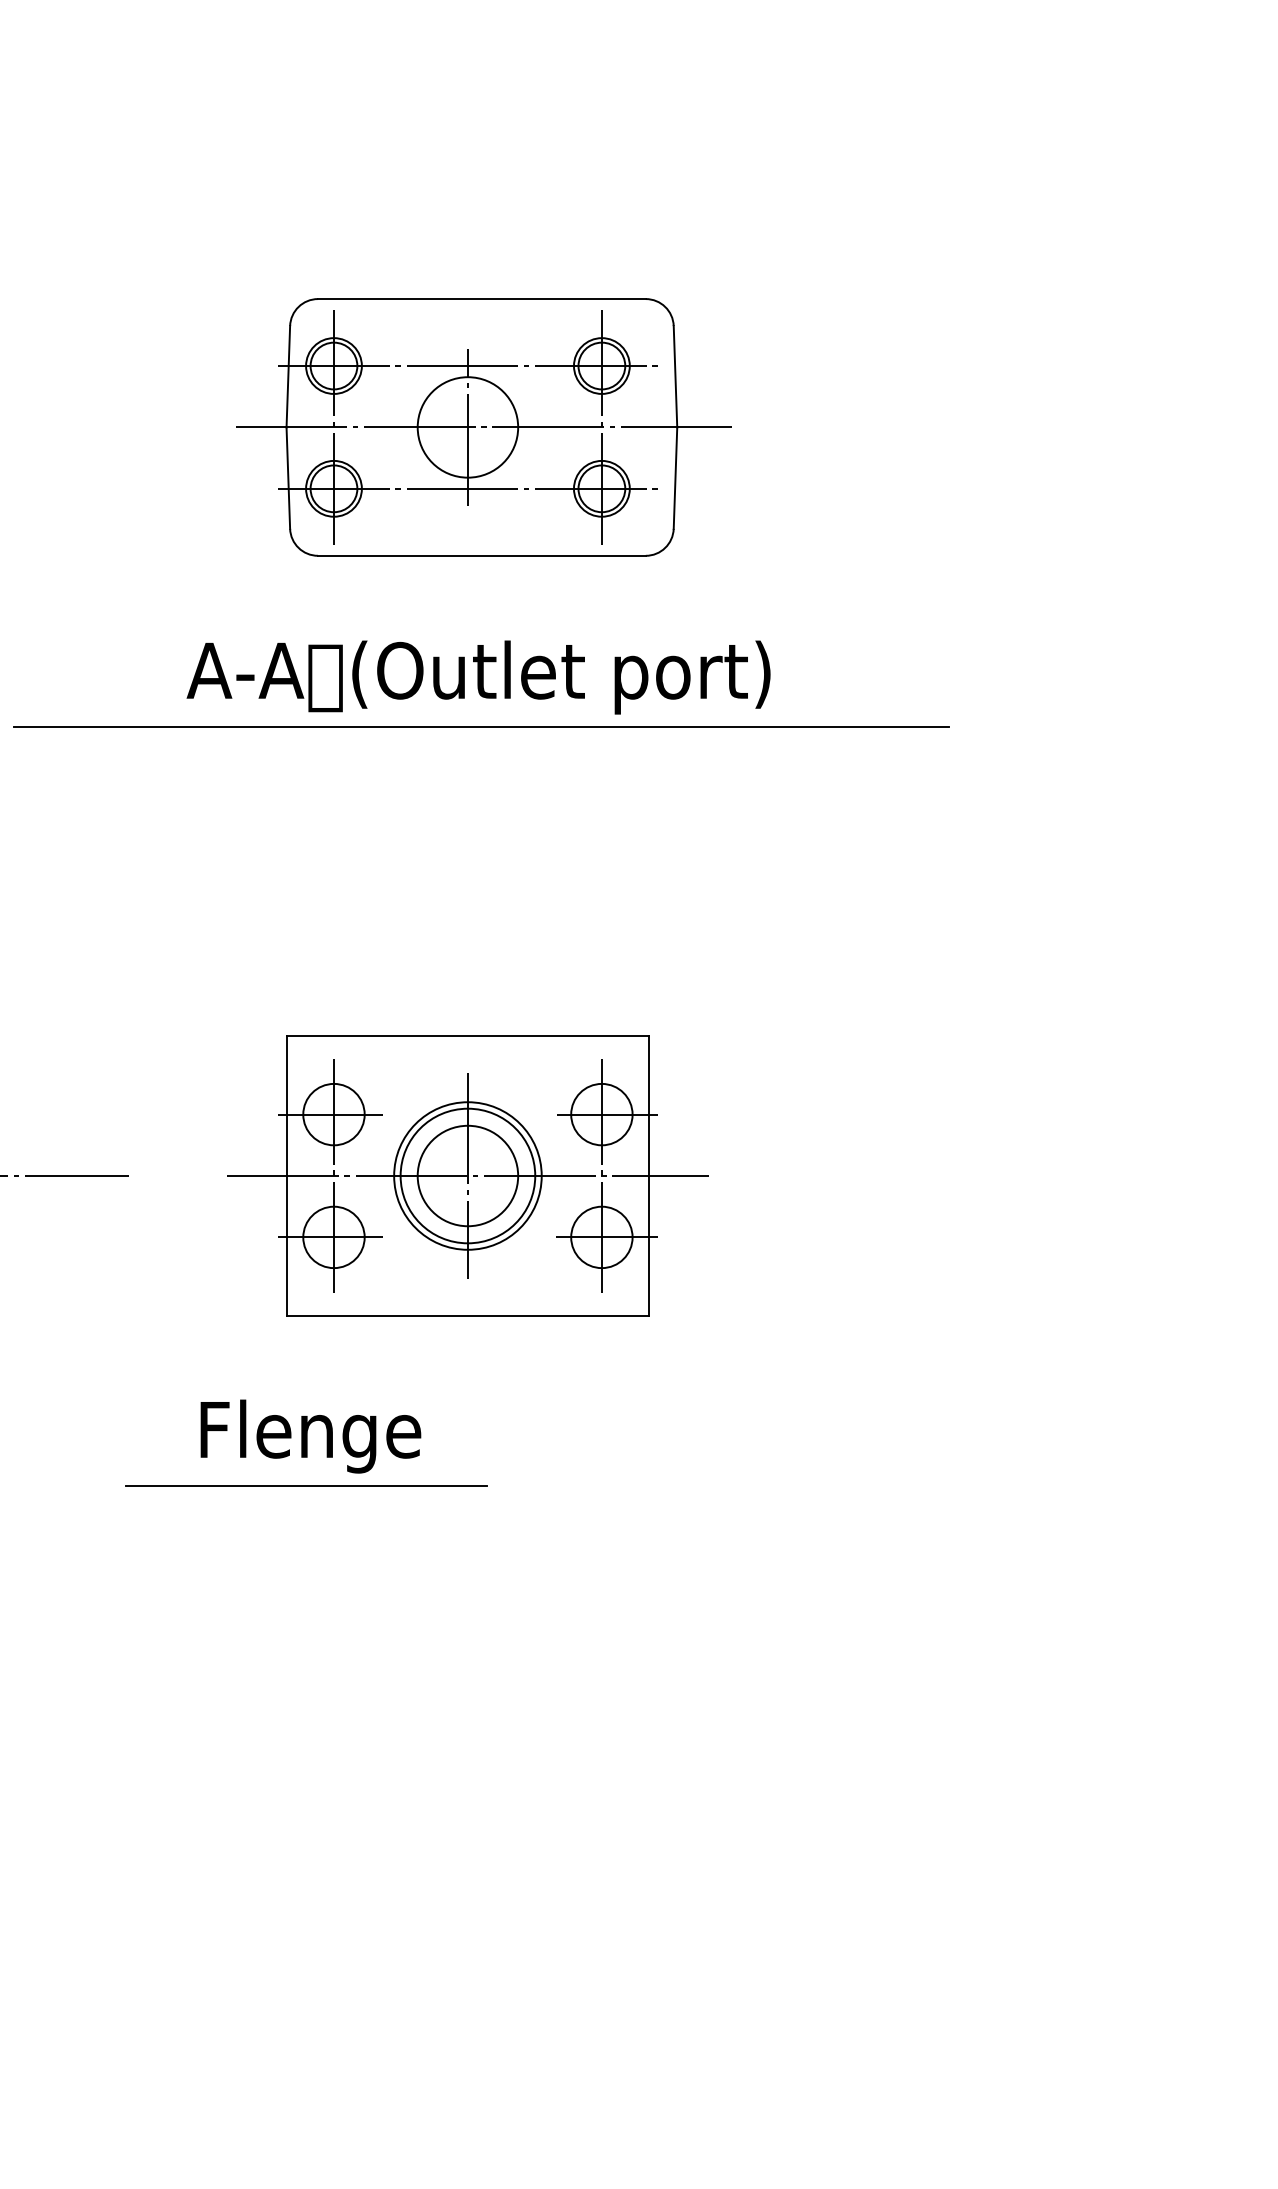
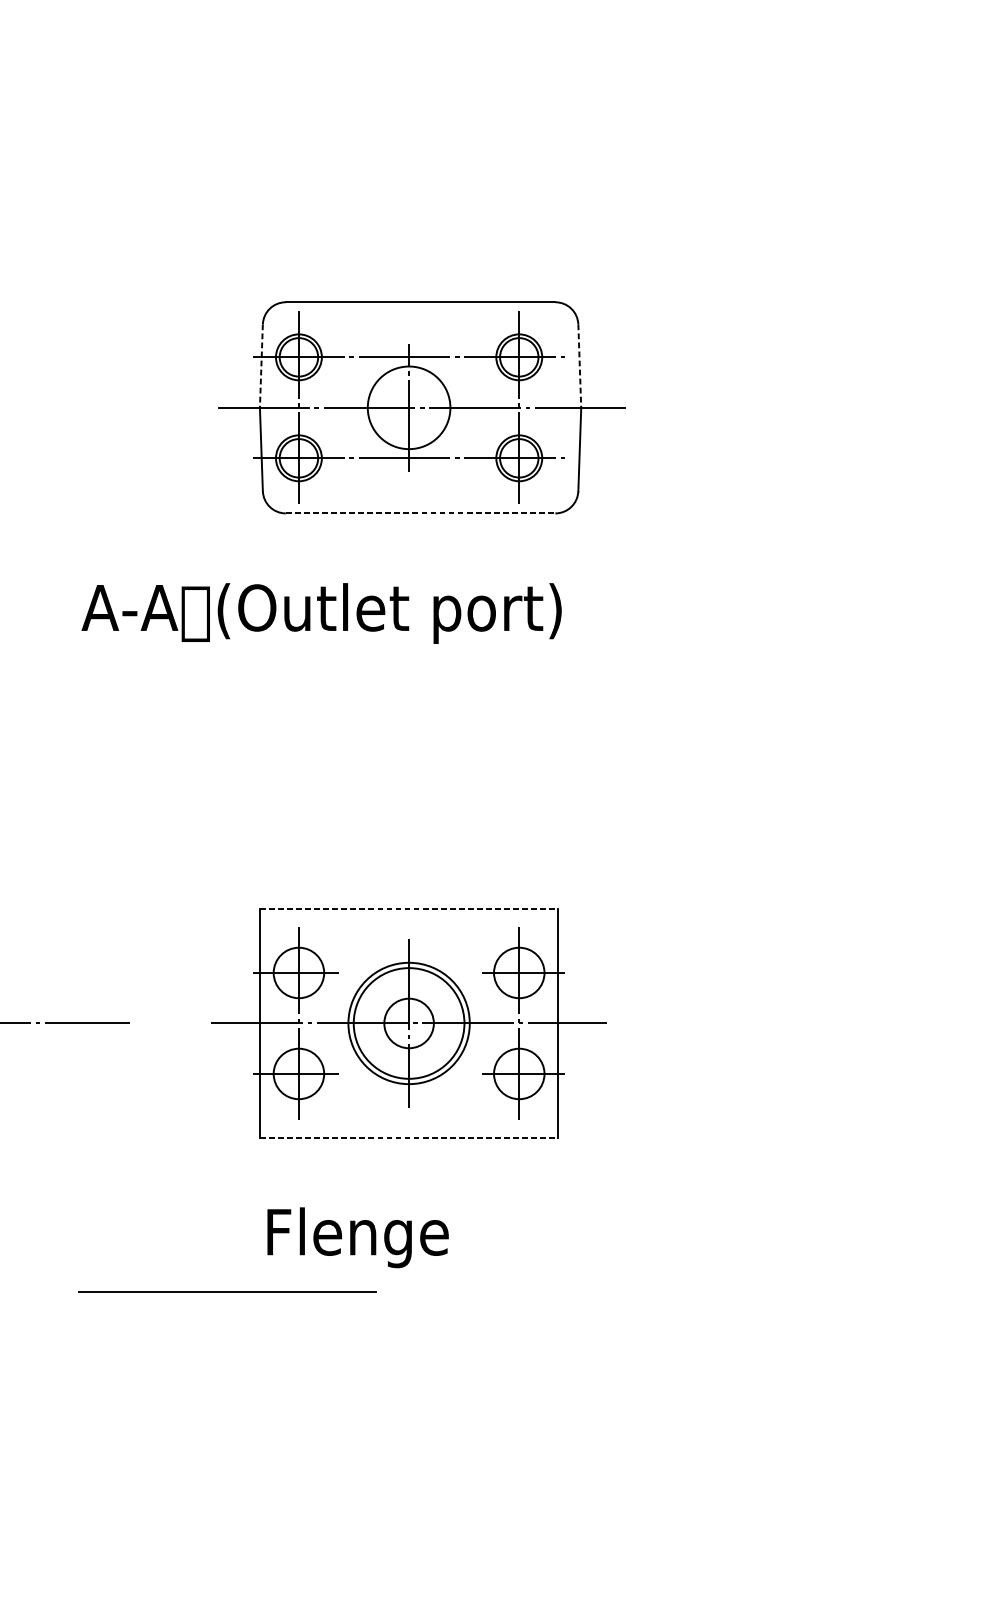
line: (288, 376) -> (261, 365), solid -> dashed
line: (675, 376) -> (579, 365), solid -> dashed
line: (481, 555) -> (420, 513), solid -> dashed
text: (478, 677) -> (321, 613), moved
line: (481, 726) -> (420, 653), removed
line: (468, 1036) -> (409, 908), solid -> dashed
circle: (467, 1175) -> (408, 1023), size x0.6
line: (468, 1315) -> (409, 1138), solid -> dashed
text: (310, 1436) -> (357, 1237), moved
line: (306, 1485) -> (227, 1291), moved

